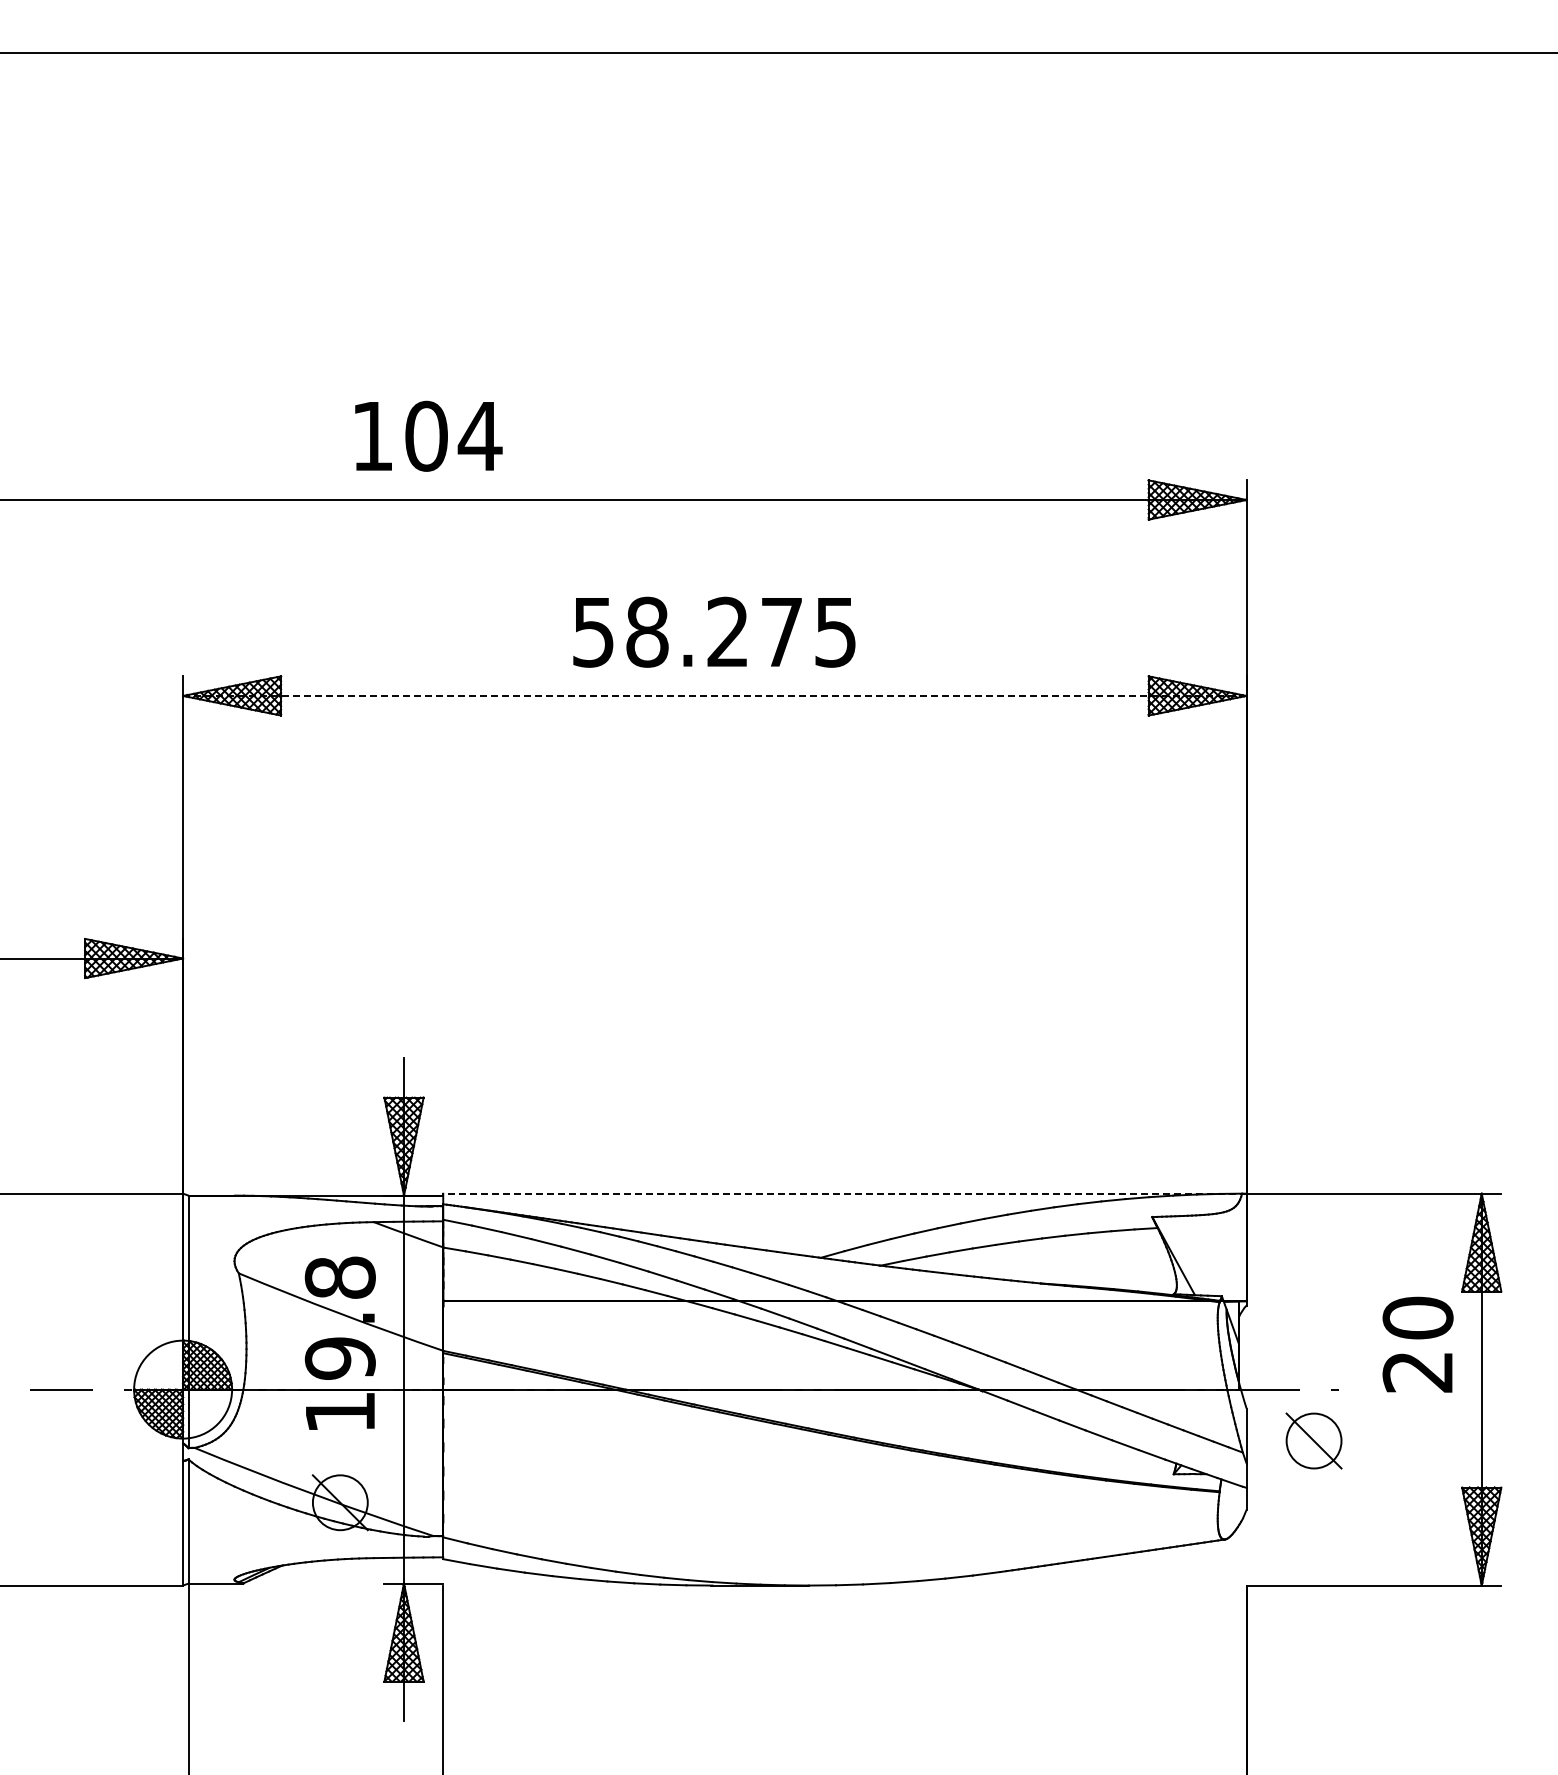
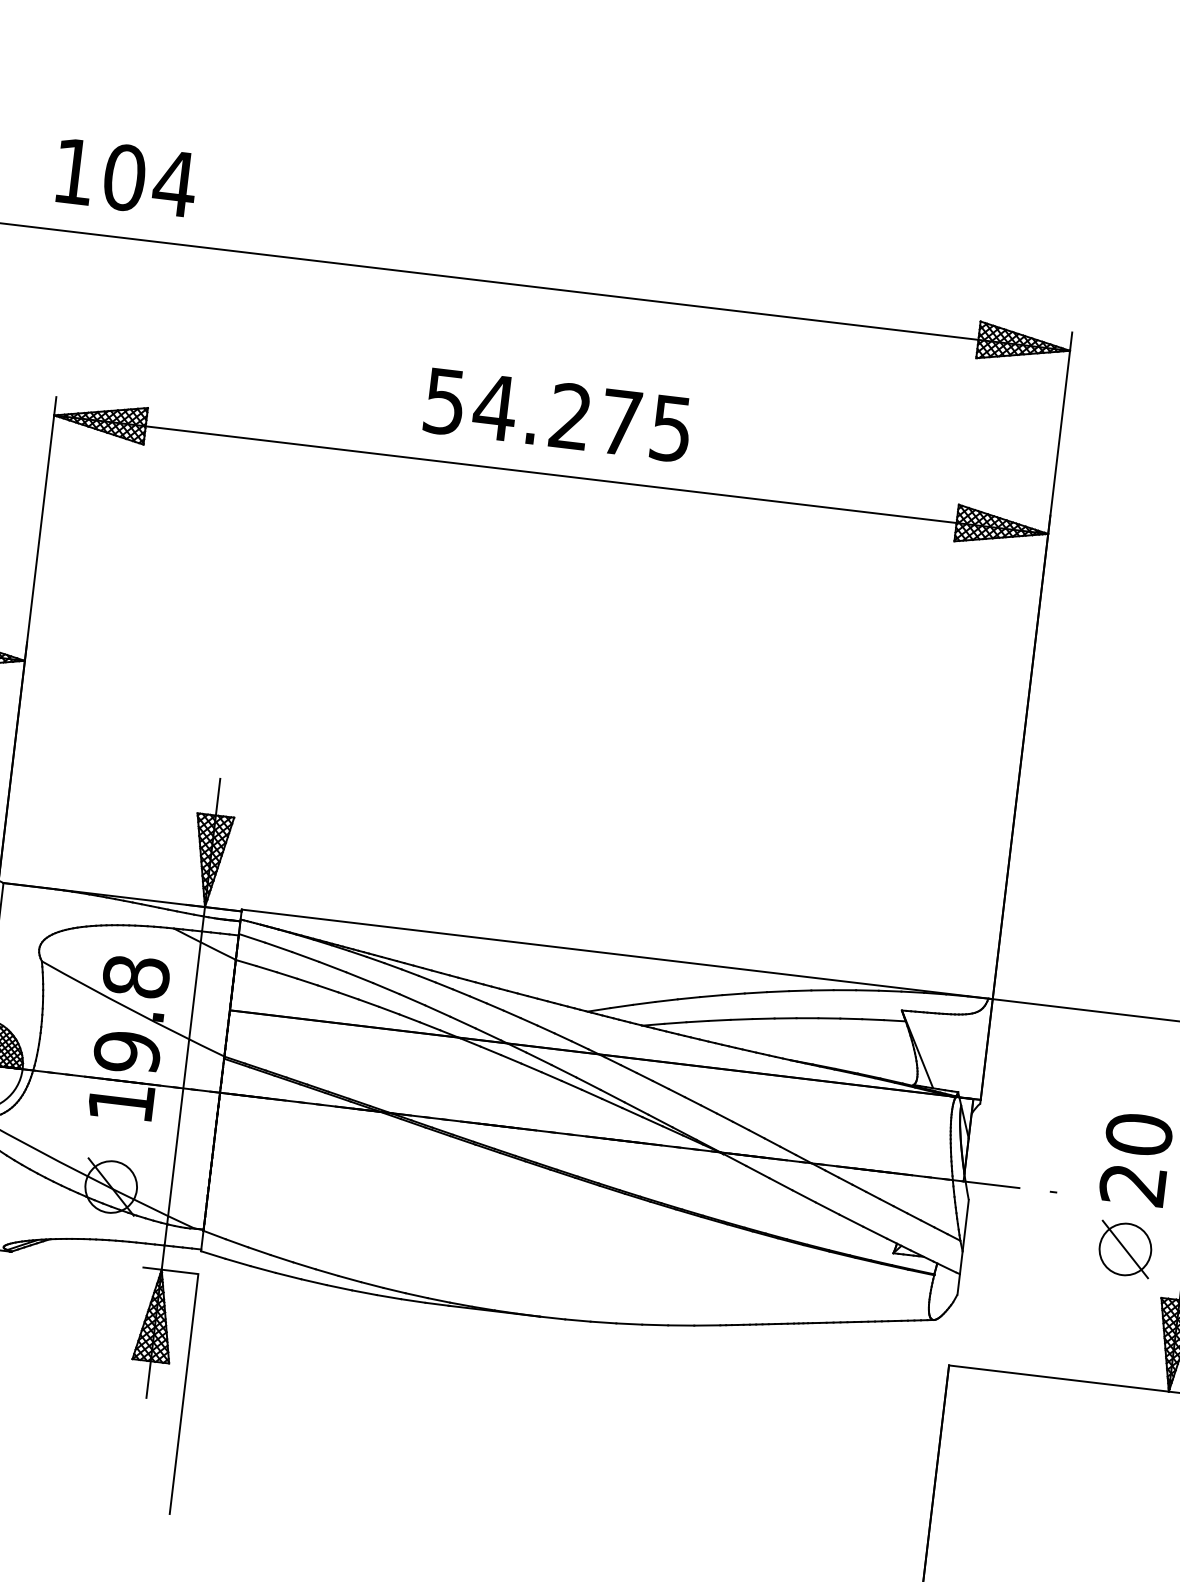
text: (428, 435) -> (126, 177), moved
text: (646, 631) -> (494, 406), 58.275 -> 54.275
line: (714, 695) -> (550, 474), dashed -> solid
line: (844, 1193) -> (616, 954), dashed -> solid
part: (1313, 1440) -> (1124, 1248), moved

